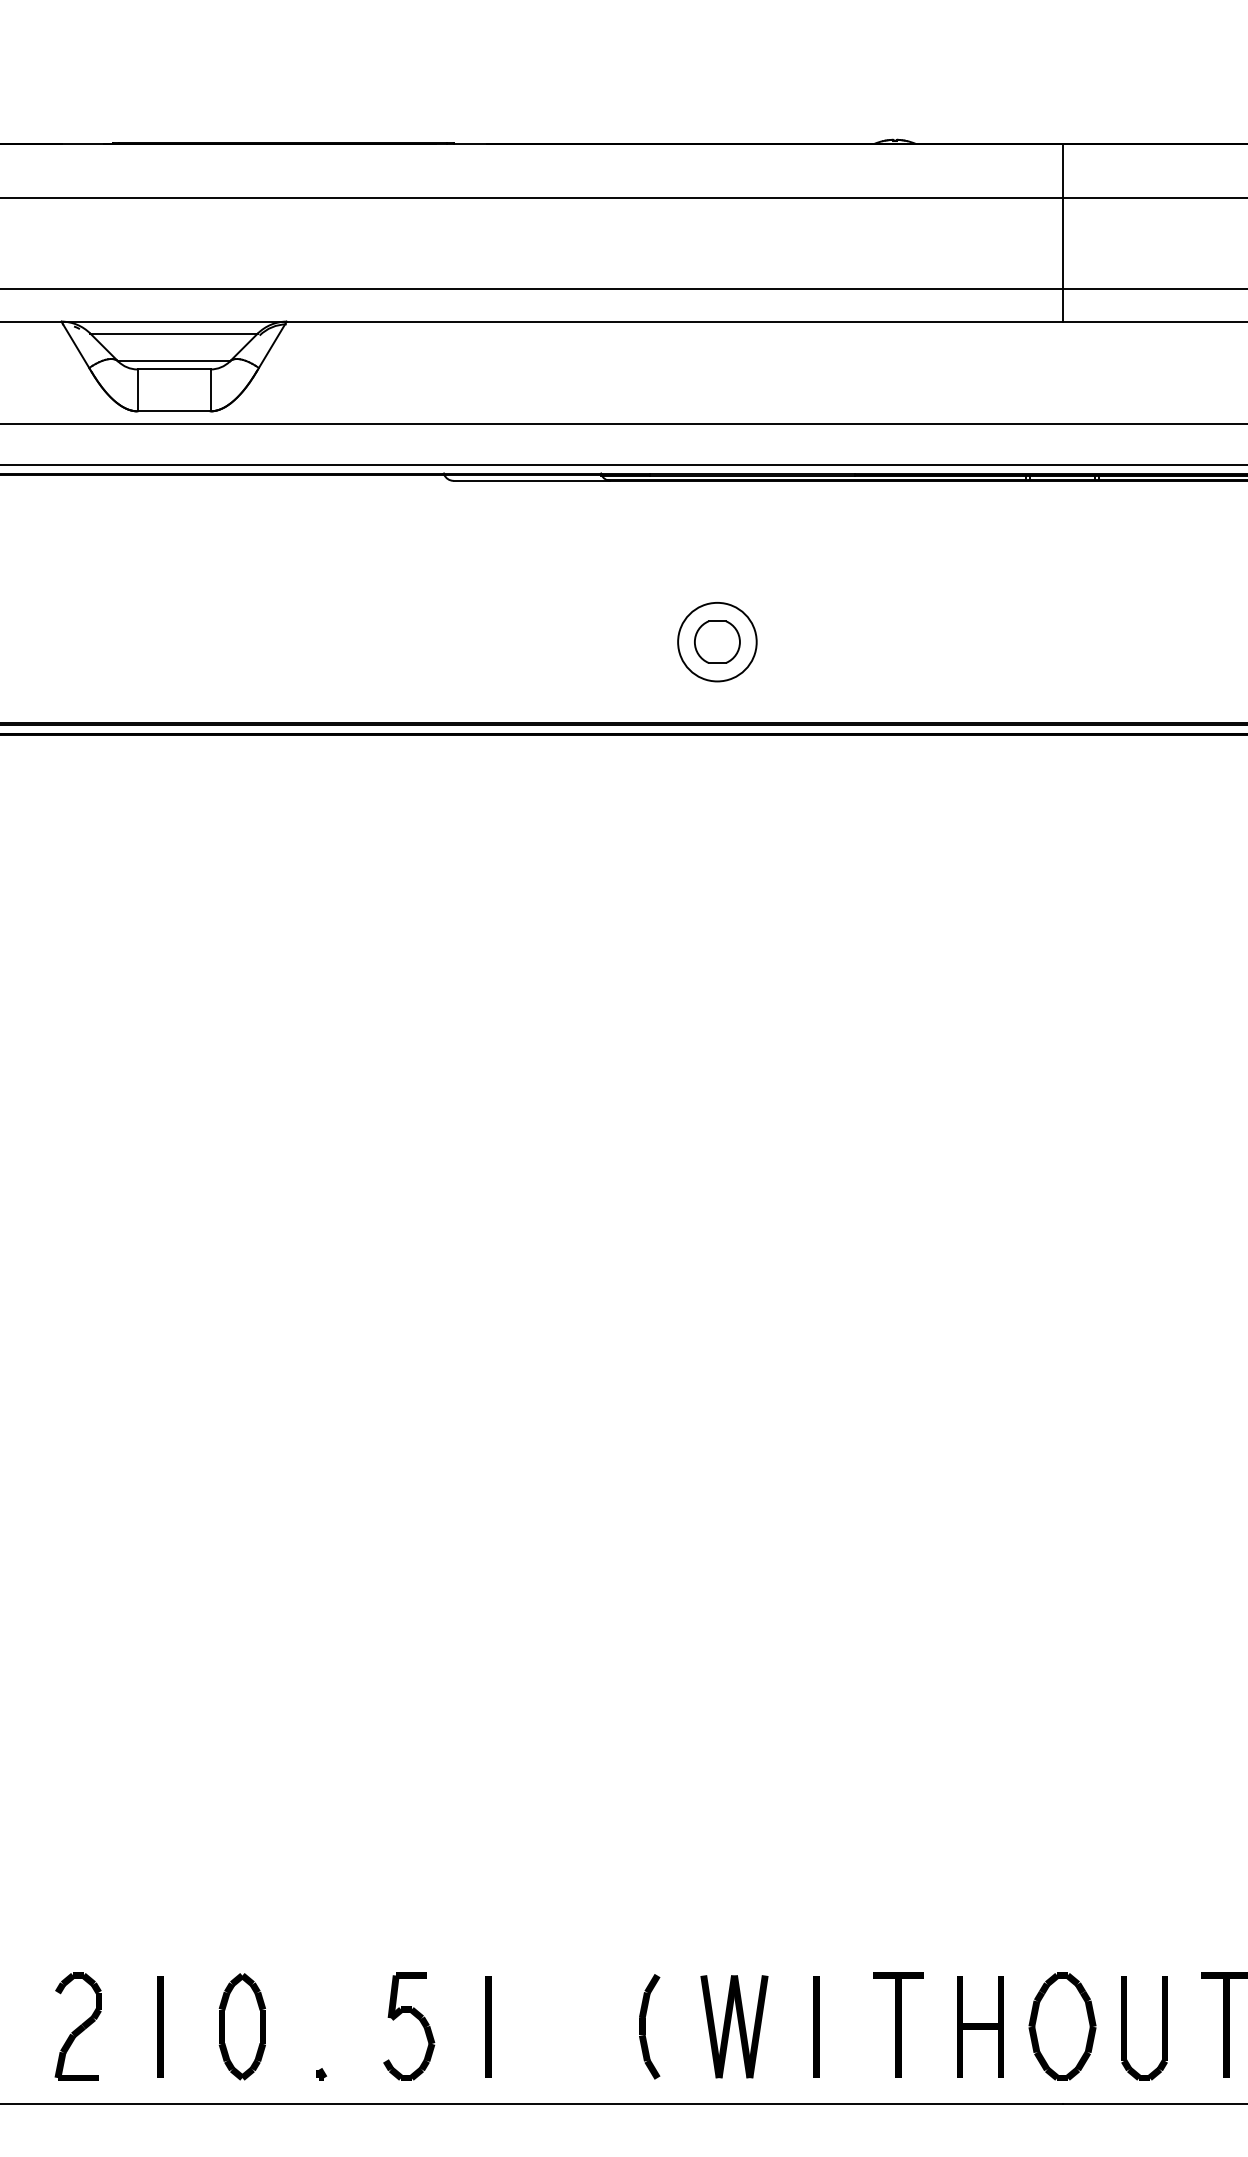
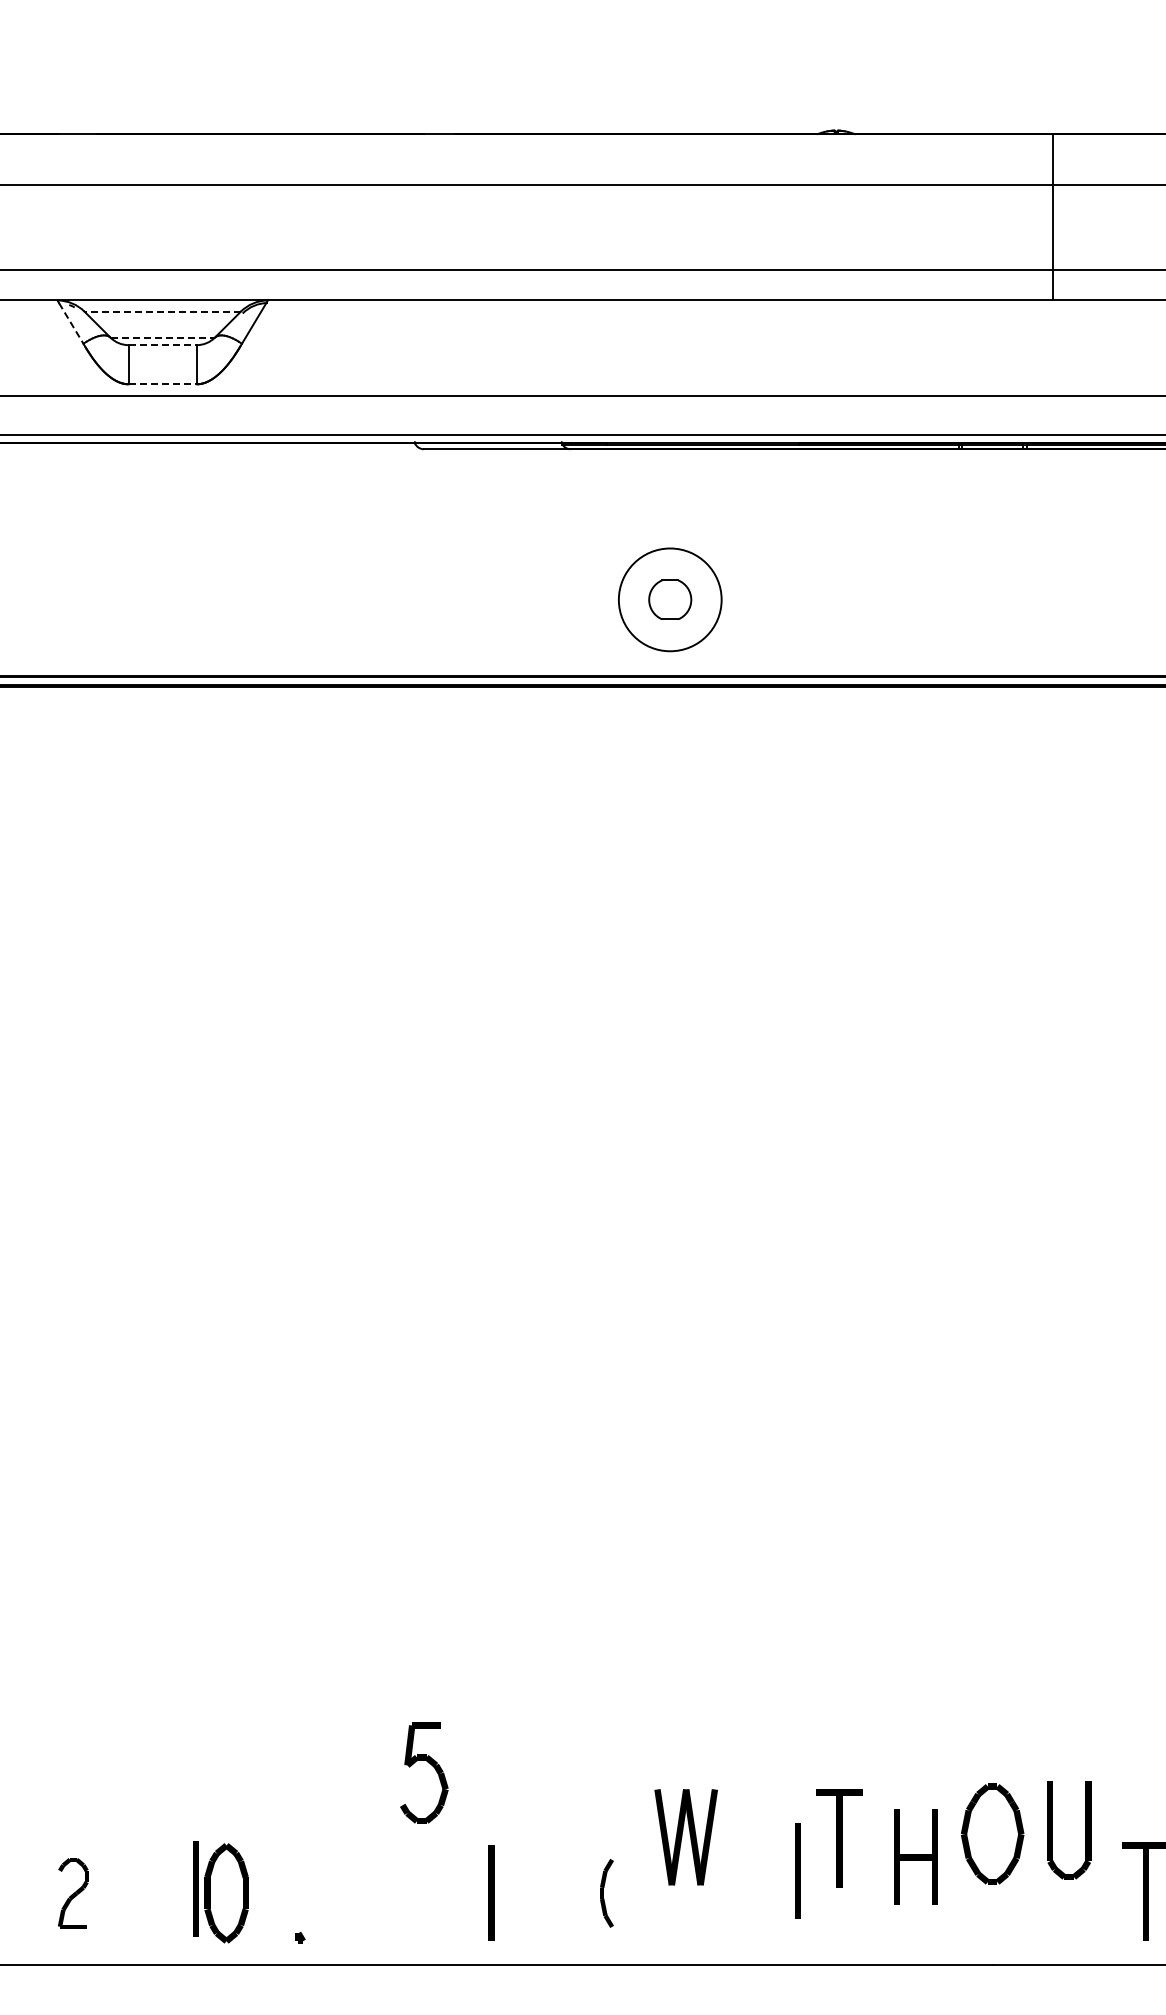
line: (1062, 232) -> (1052, 217), moved
line: (173, 333) -> (162, 311), solid -> dashed
line: (76, 347) -> (71, 324), solid -> dashed
line: (174, 361) -> (163, 337), solid -> dashed
line: (174, 369) -> (163, 345), solid -> dashed
line: (174, 411) -> (163, 384), solid -> dashed
circle: (716, 641) -> (669, 599), size x1.4
part: (413, 2016) -> (428, 1763), moved
part: (898, 2024) -> (839, 1838), moved
part: (78, 2025) -> (73, 1892), size x0.7
line: (159, 2025) -> (195, 1888), moved
line: (488, 2025) -> (491, 1892), moved
line: (816, 2025) -> (797, 1870), moved
part: (979, 2025) -> (915, 1856), moved
part: (1062, 2025) -> (992, 1833), moved
part: (649, 2026) -> (606, 1893), size x0.7
part: (733, 2026) -> (685, 1837), moved
part: (1161, 2028) -> (1085, 1830), moved

